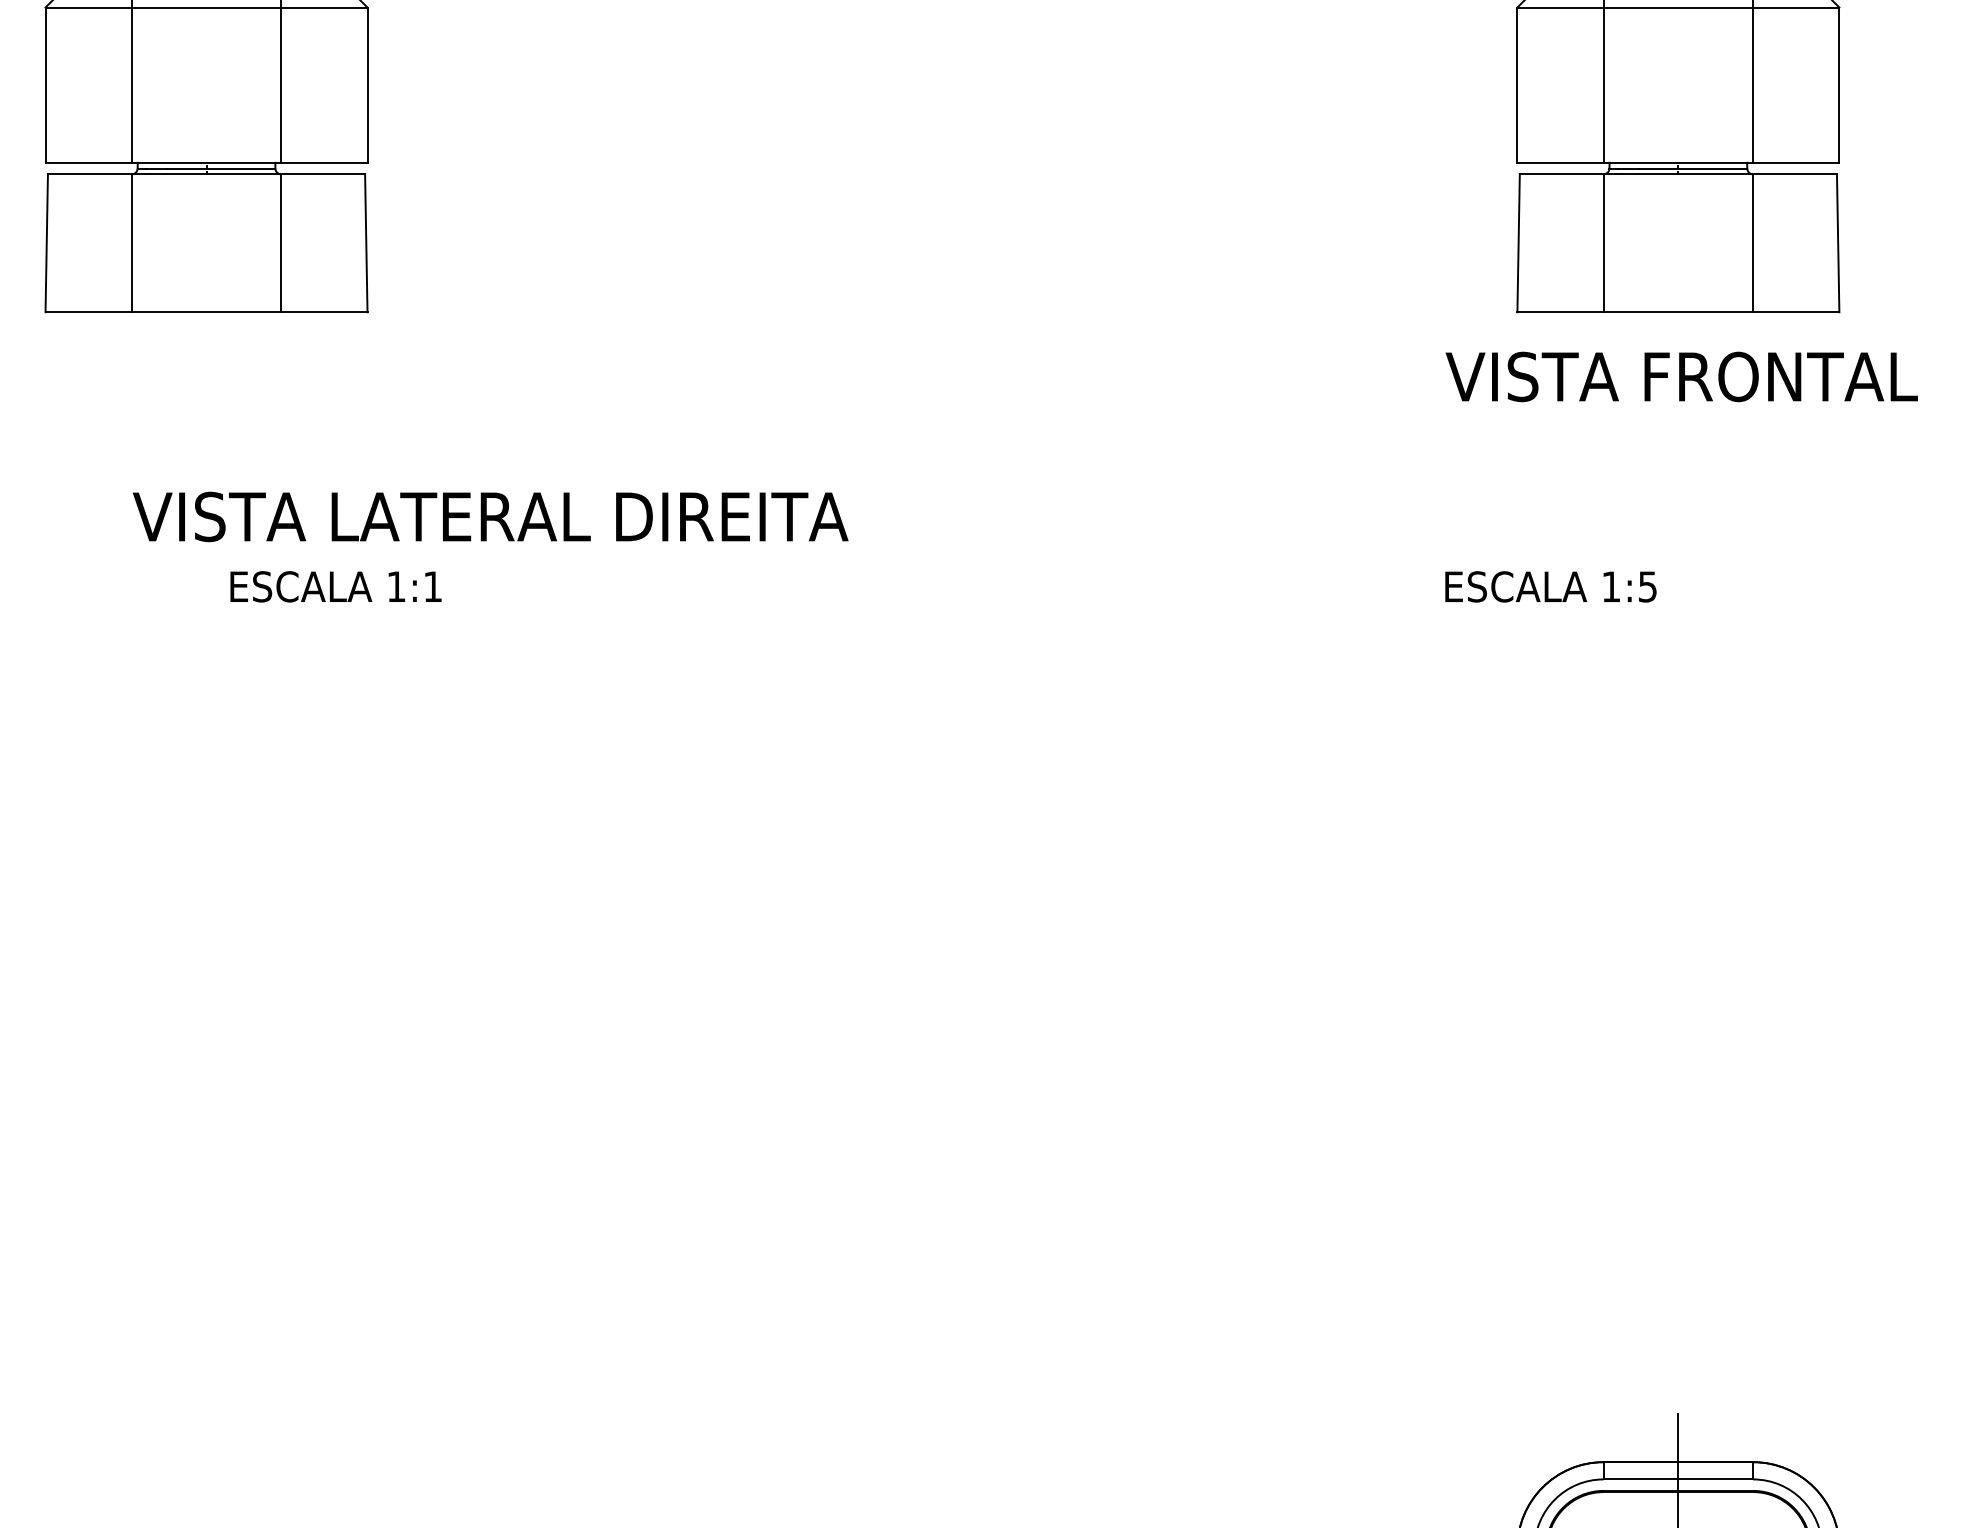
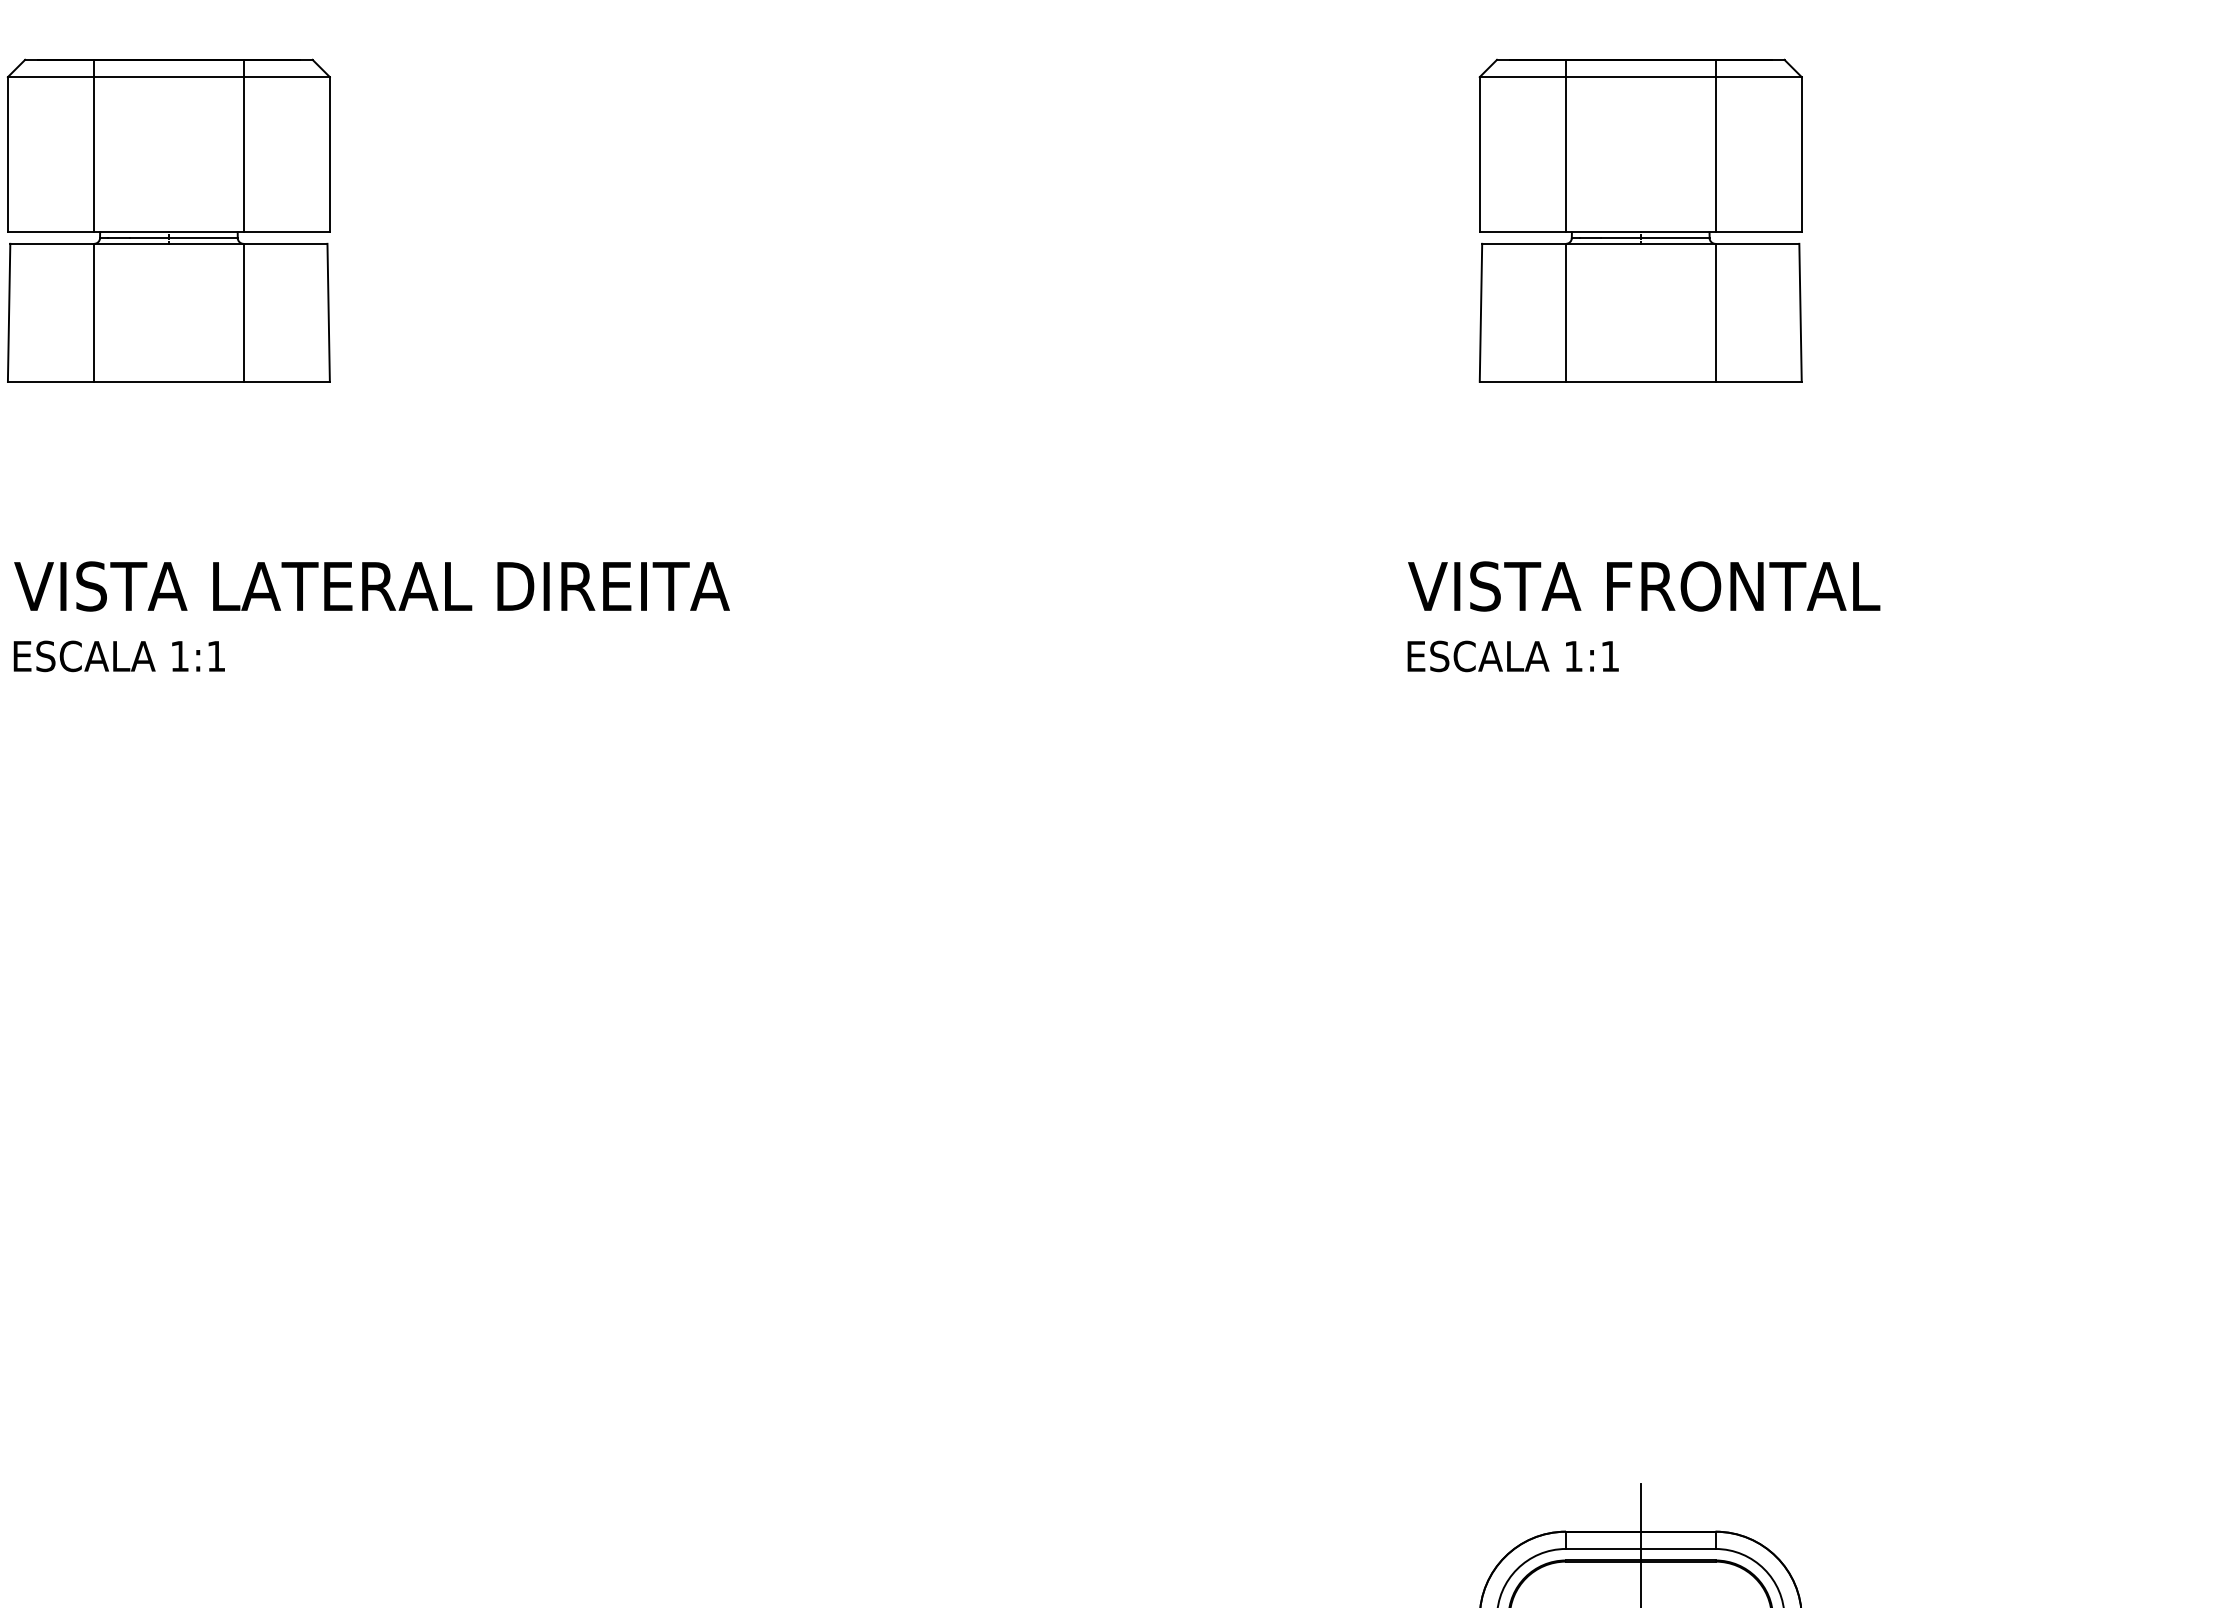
text: (1682, 376) -> (1644, 586), moved
text: (490, 516) -> (371, 586), moved
text: (335, 586) -> (118, 656), moved
text: (1647, 586) -> (1609, 656), 1:5 -> 1:1

